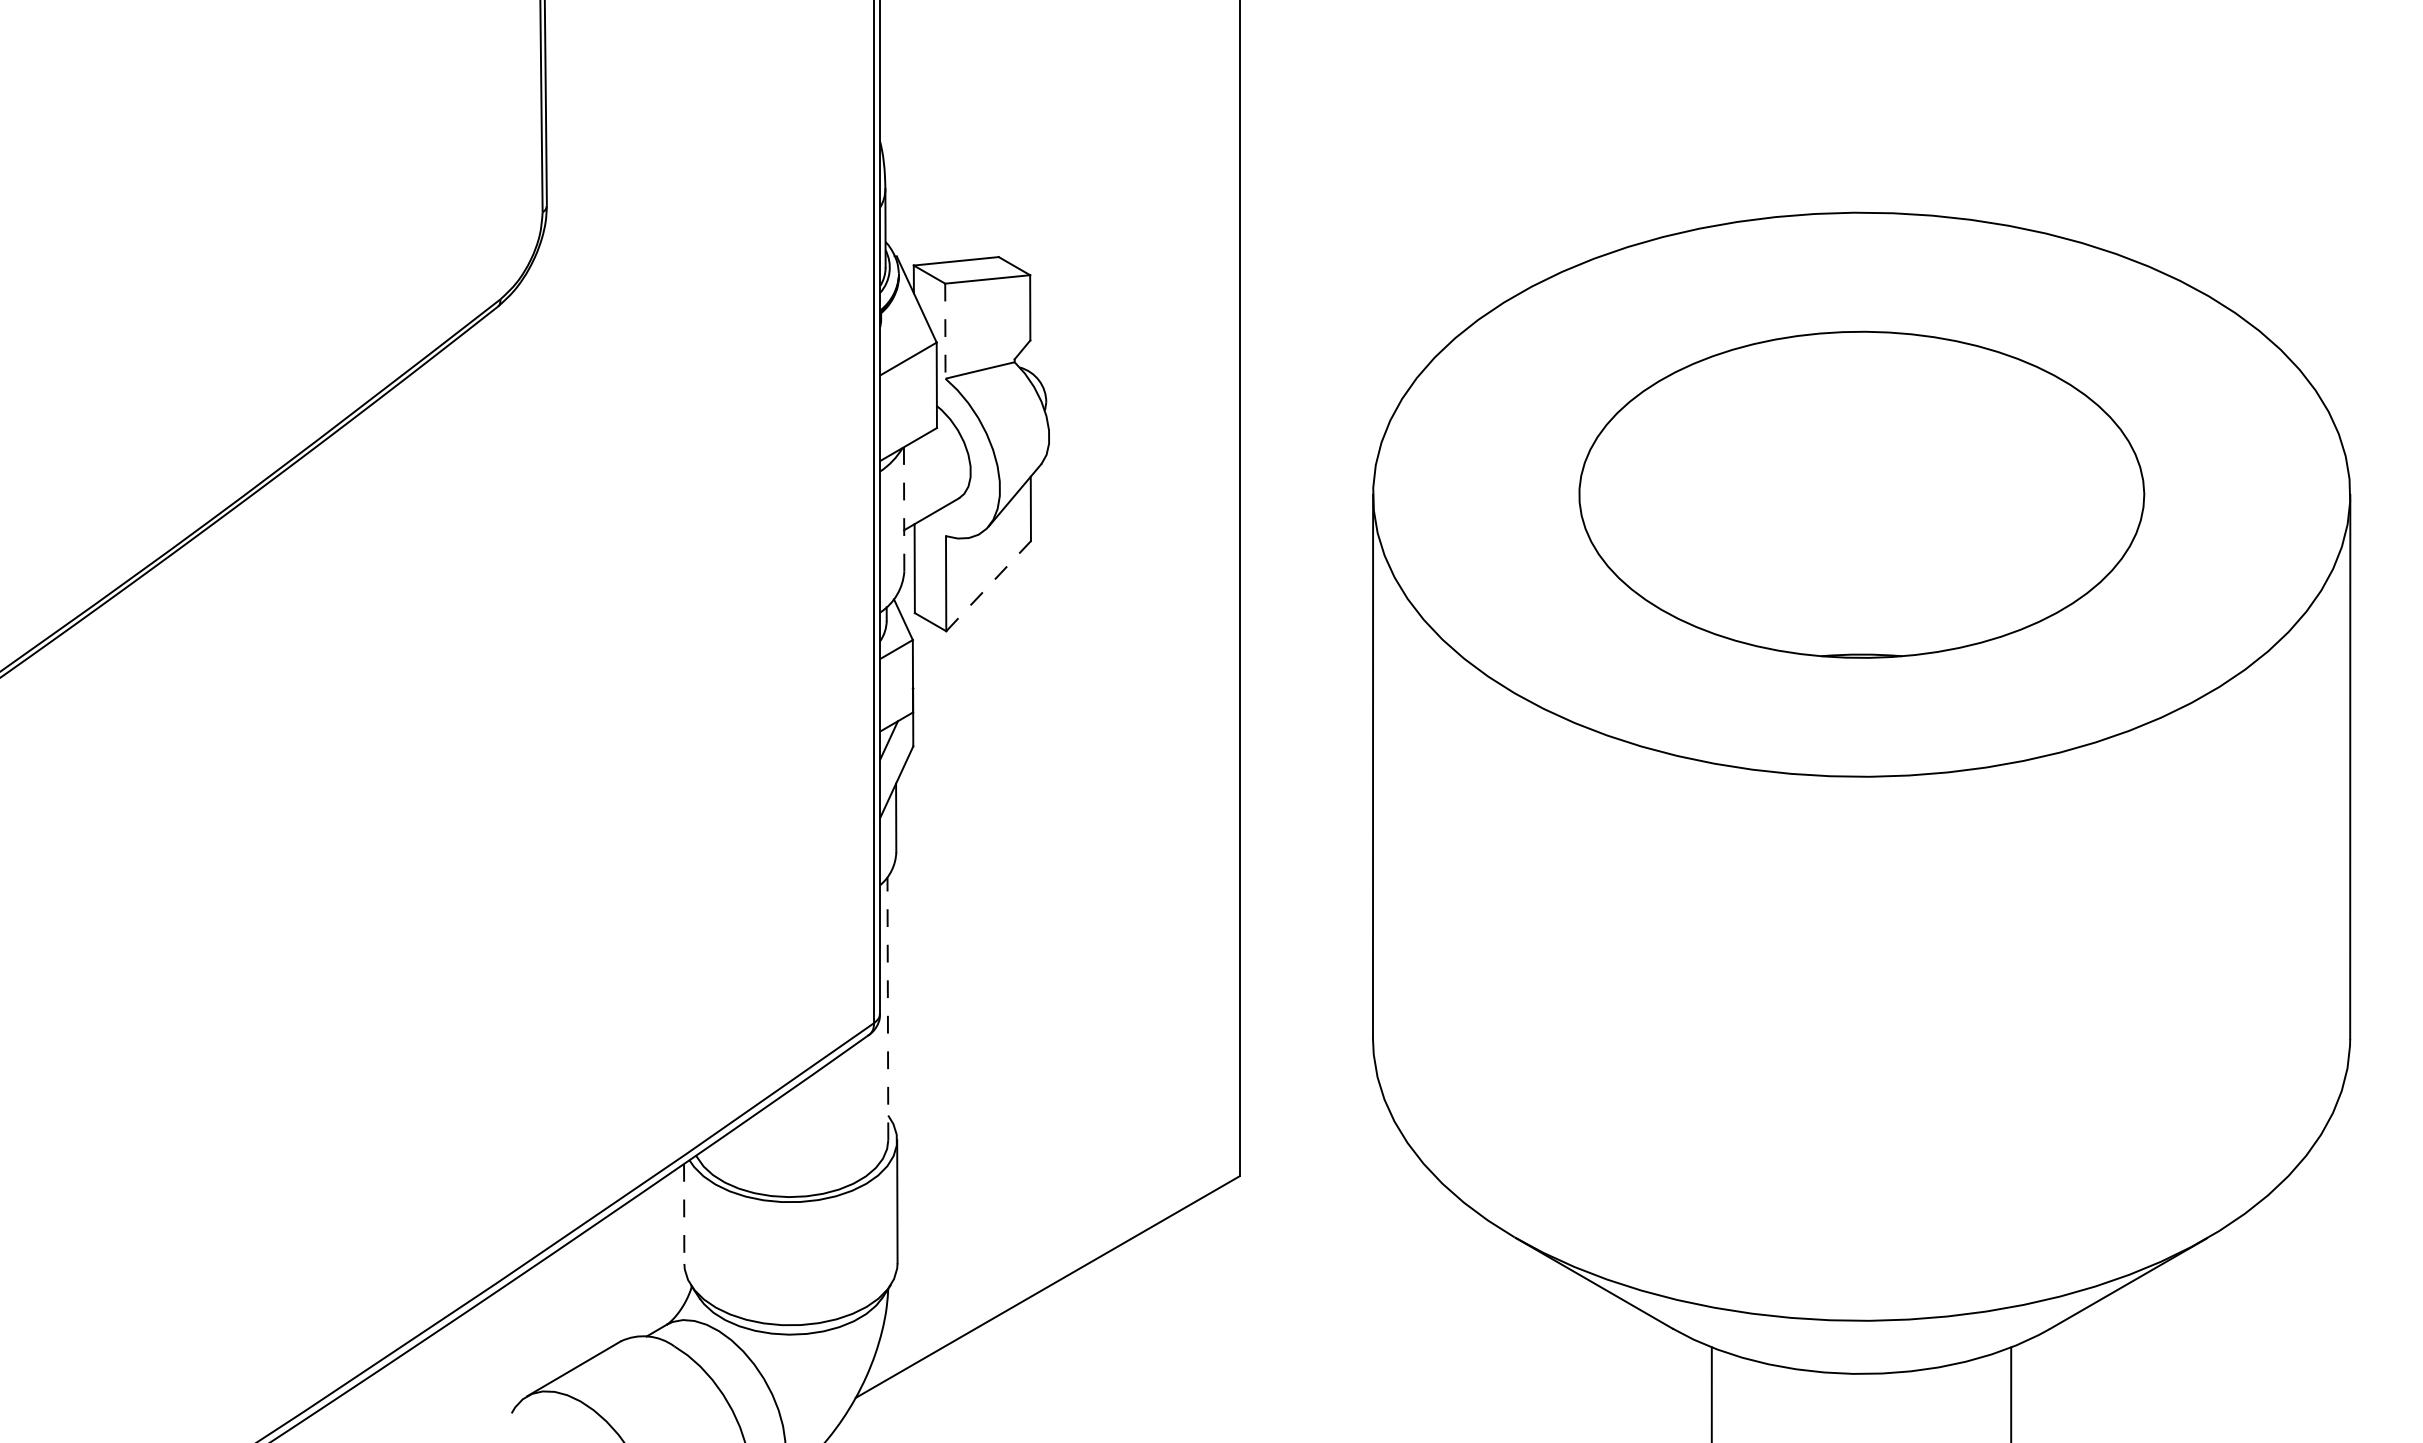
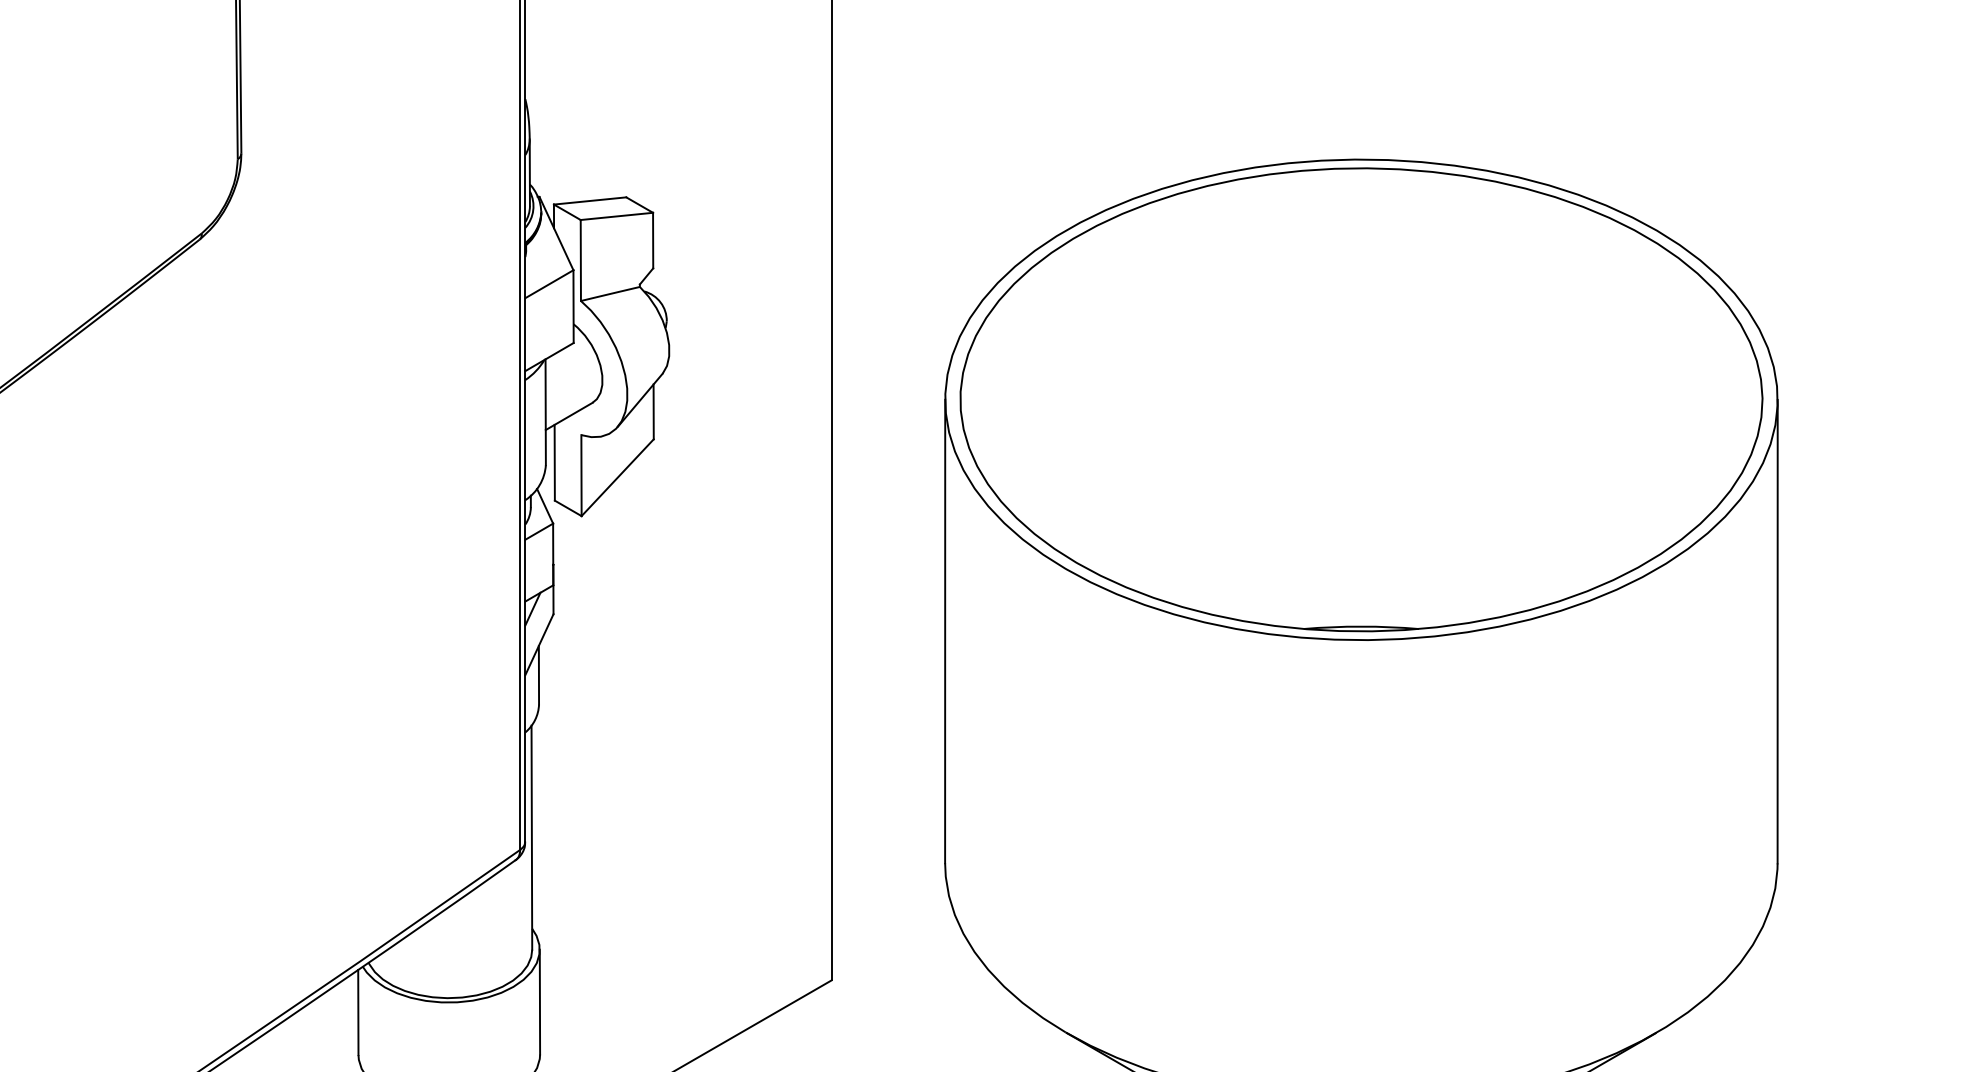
line: (945, 331) -> (580, 260), dashed -> solid
part: (1861, 494) -> (1361, 399), size x1.67
line: (904, 508) -> (546, 411), dashed -> solid
line: (988, 586) -> (617, 478), dashed -> solid
line: (887, 1008) -> (531, 837), dashed -> solid
line: (684, 1213) -> (358, 1012), dashed -> solid

